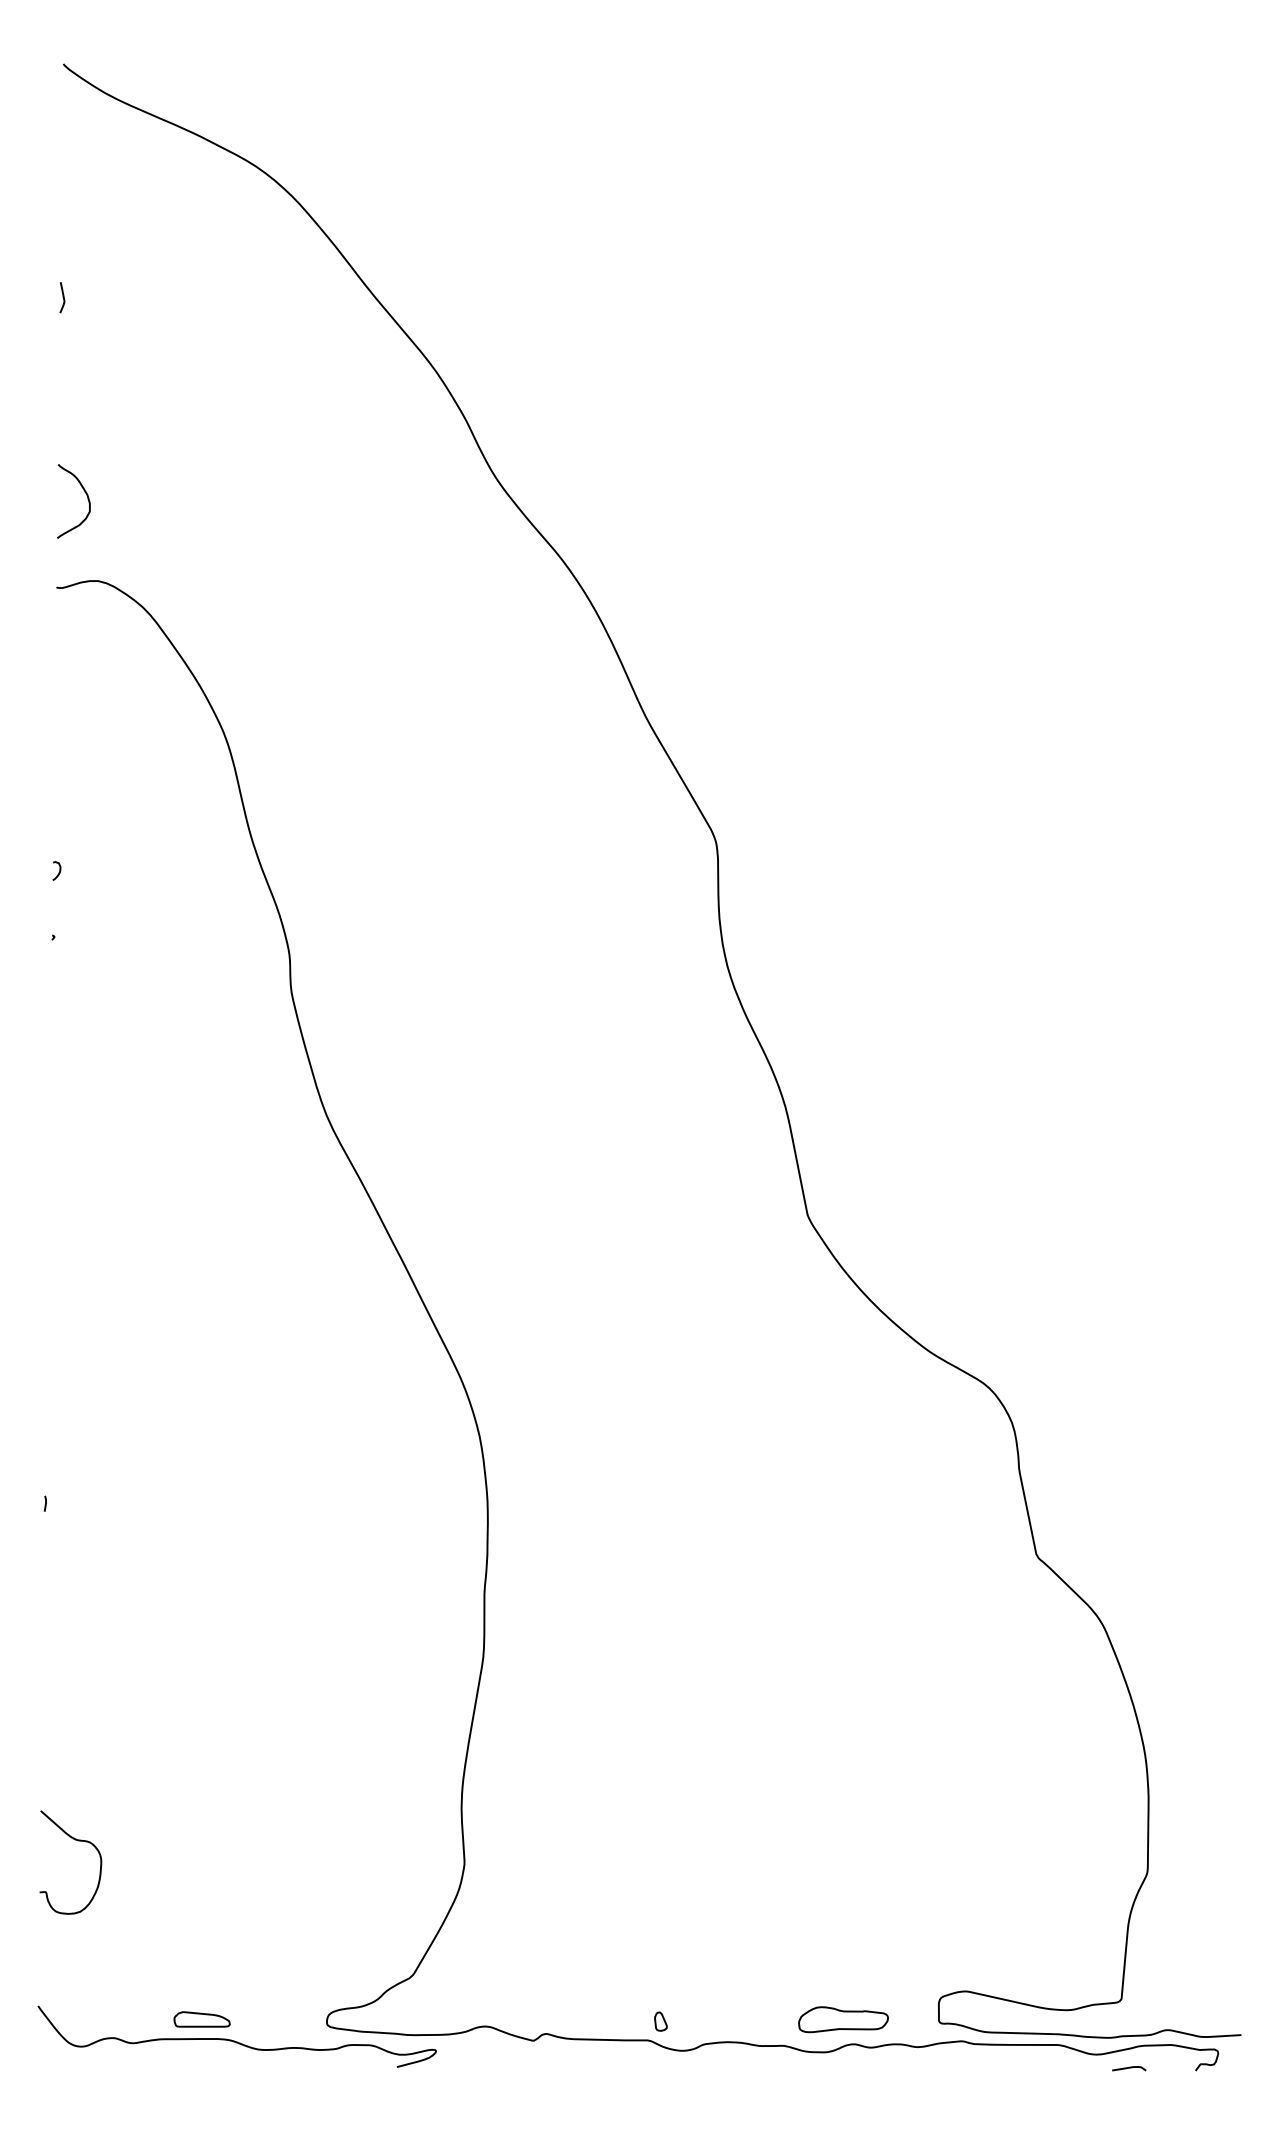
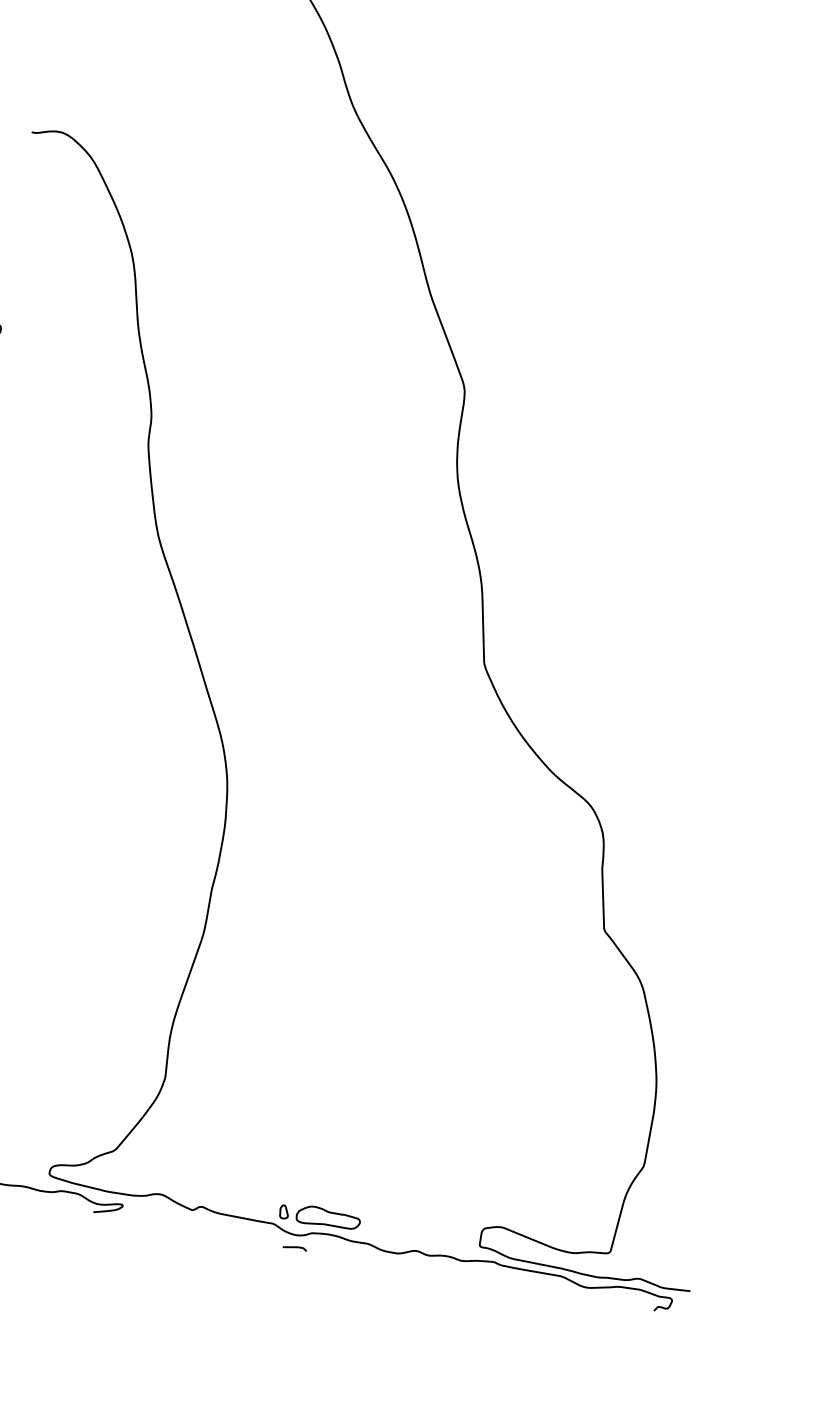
curve: (86, 496) -> (63, 71), removed
part: (843, 2019) -> (328, 1218), moved
curve: (1129, 2068) -> (295, 1247), moved

